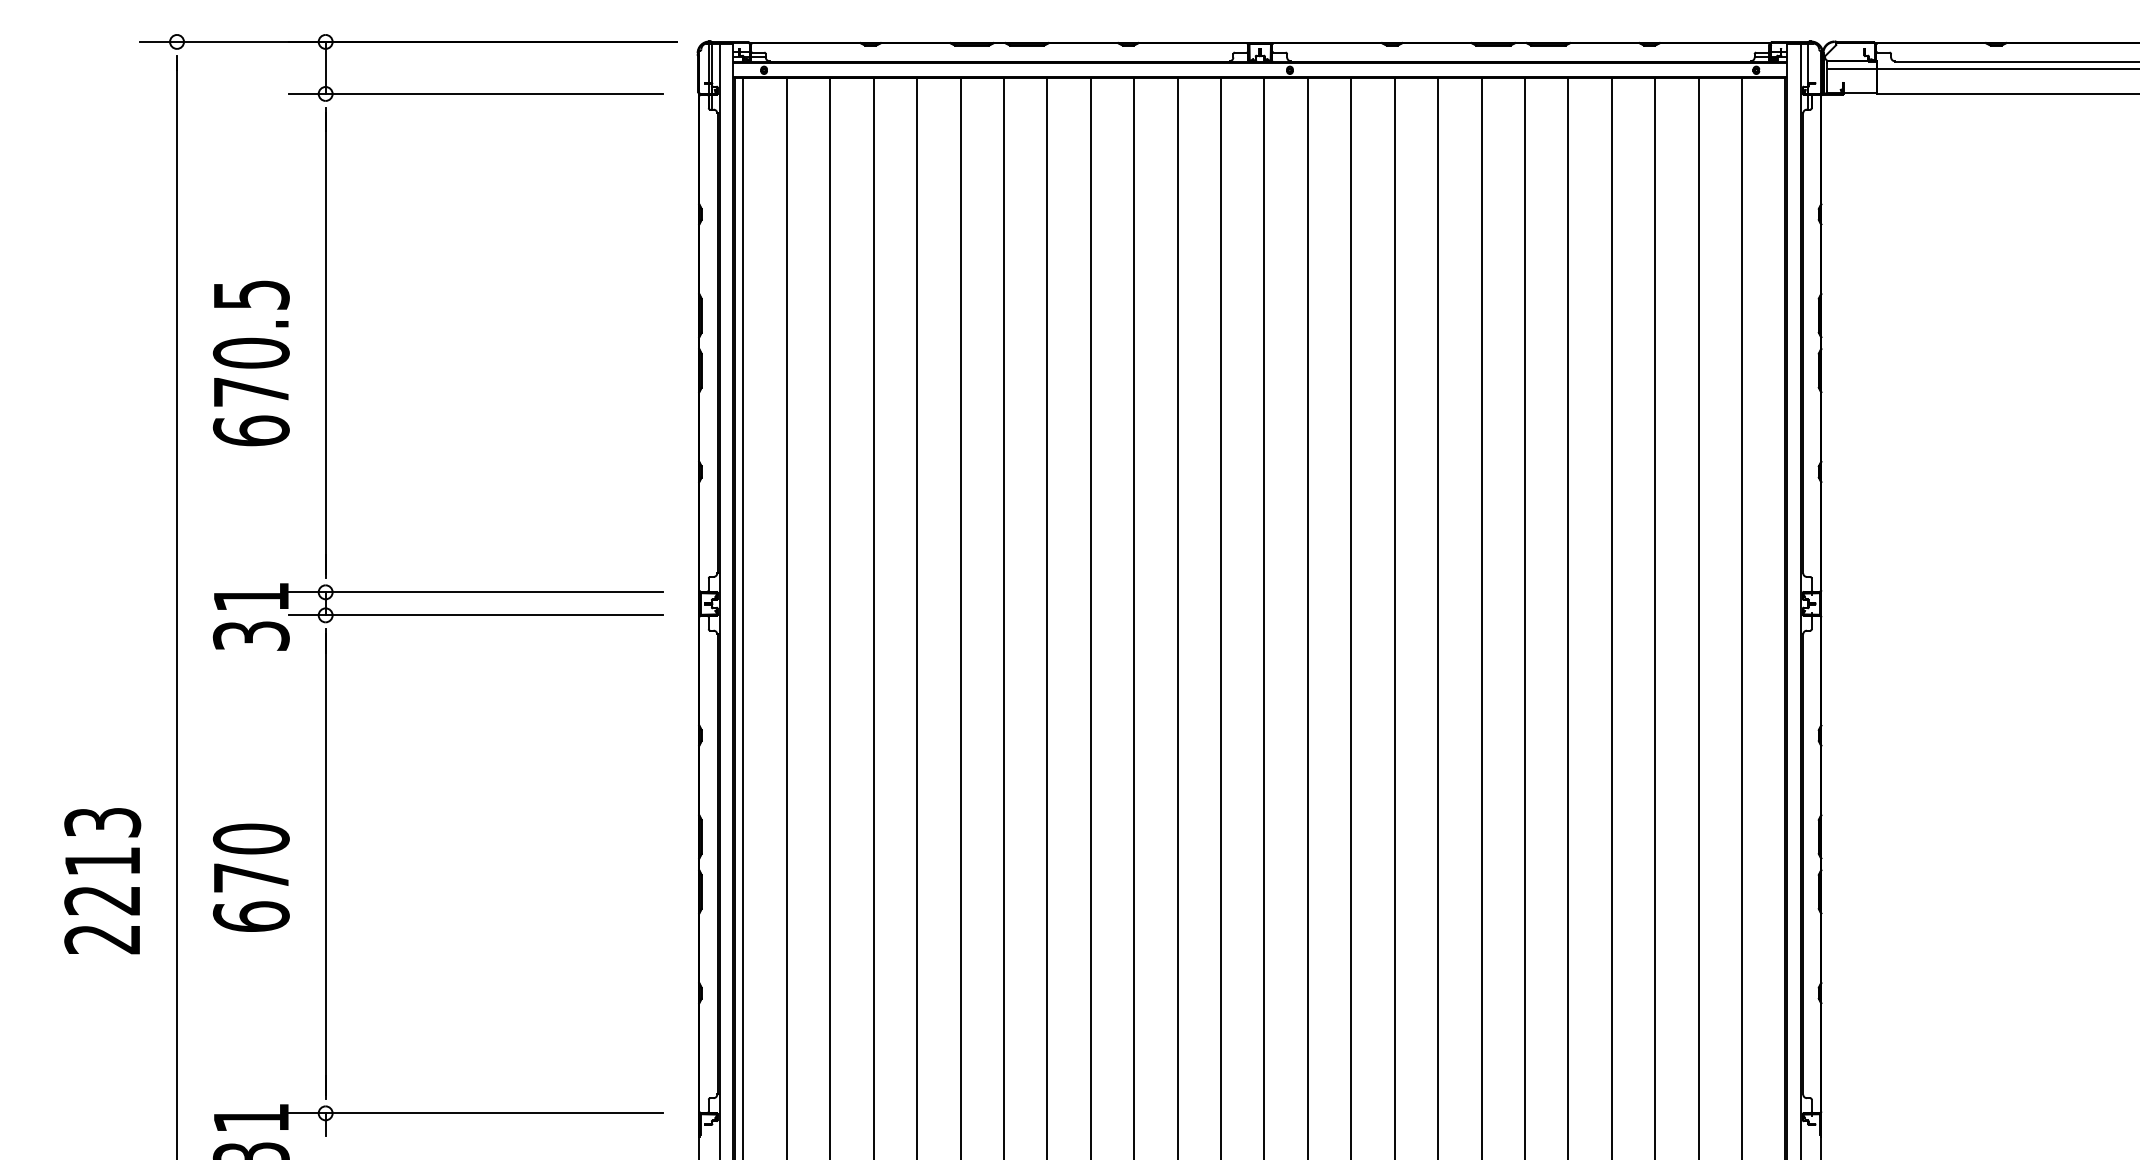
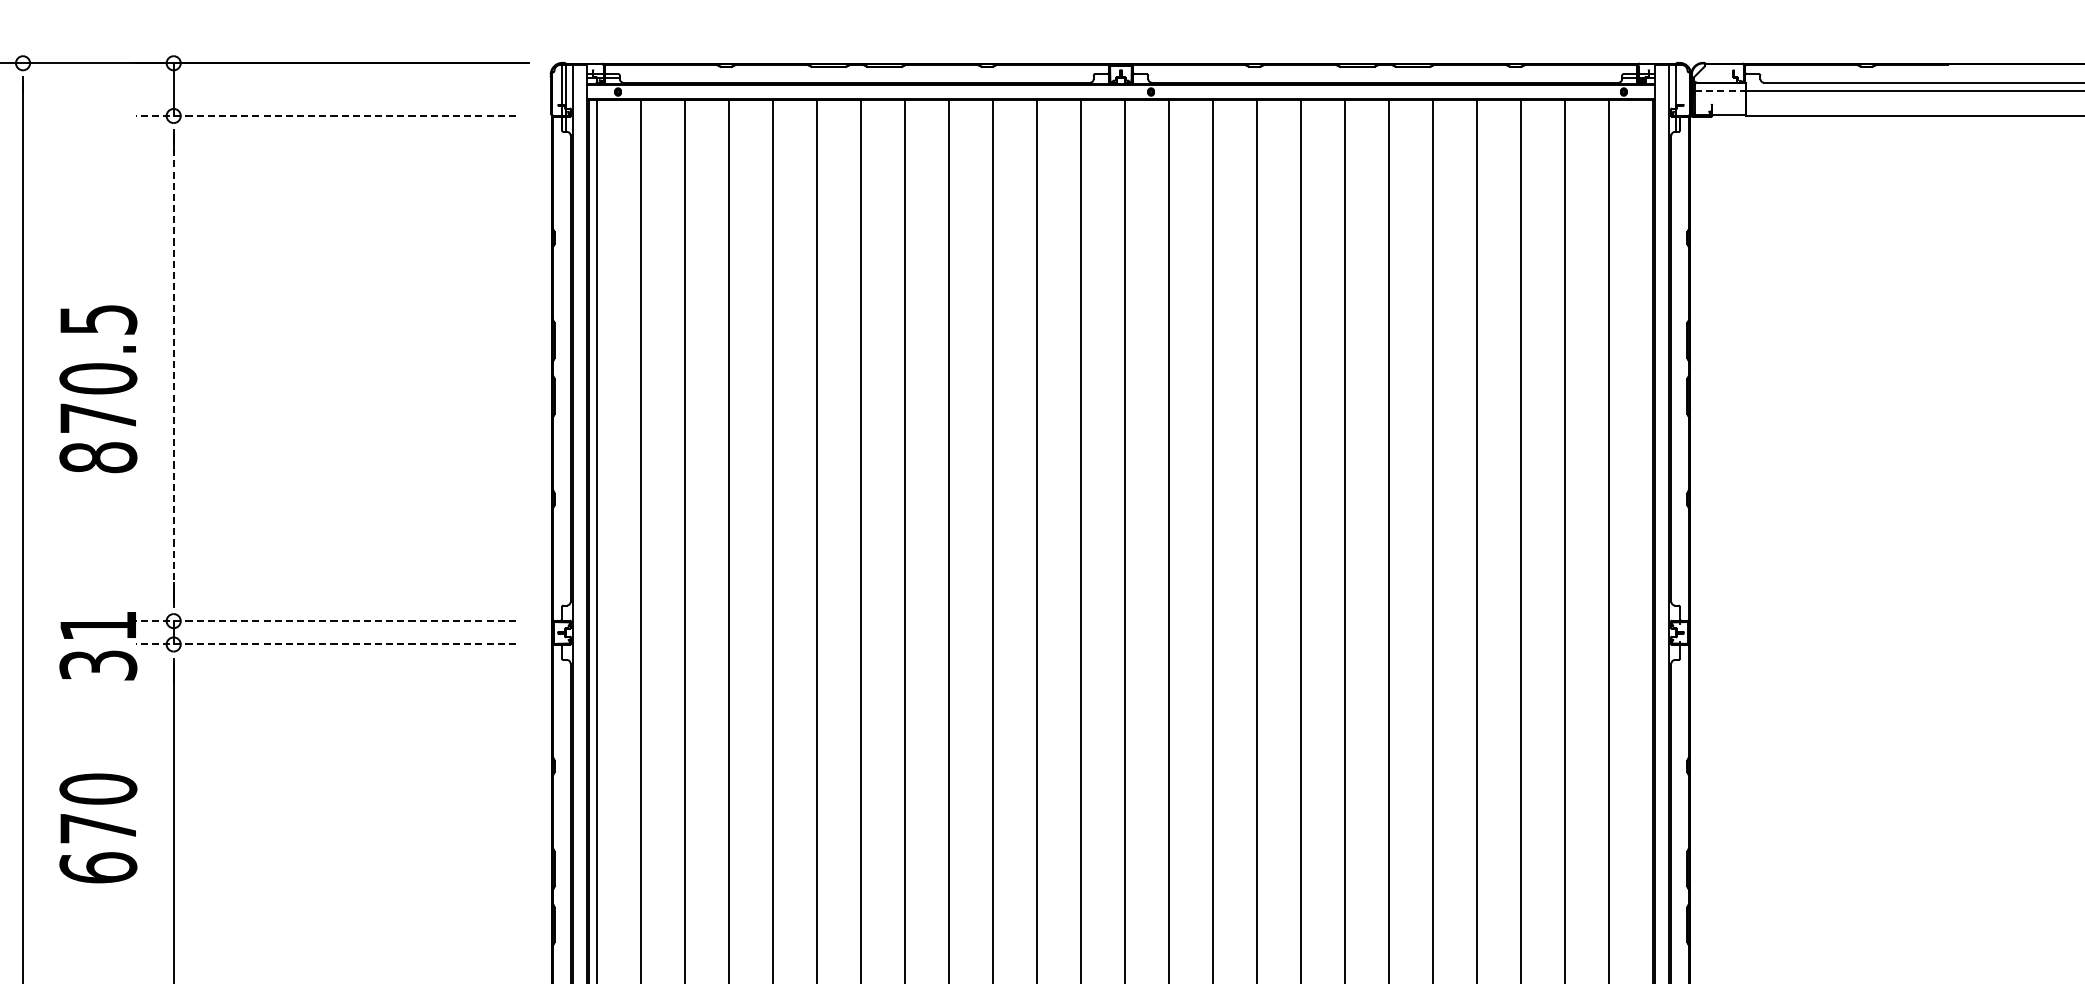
line: (1852, 68) -> (1721, 90), solid -> dashed
line: (475, 93) -> (325, 115), solid -> dashed
line: (325, 343) -> (173, 368), solid -> dashed
text: (250, 430) -> (97, 457), 670.5 -> 870.5
line: (475, 592) -> (325, 621), solid -> dashed
line: (475, 615) -> (325, 644), solid -> dashed
text: (250, 877) -> (97, 828), moved

